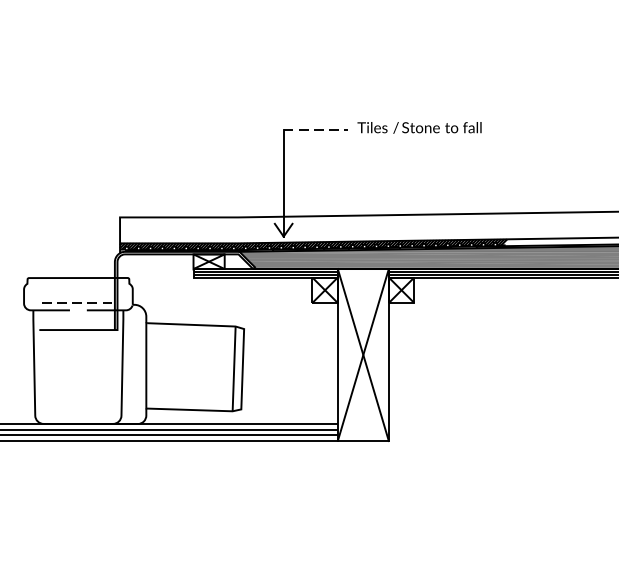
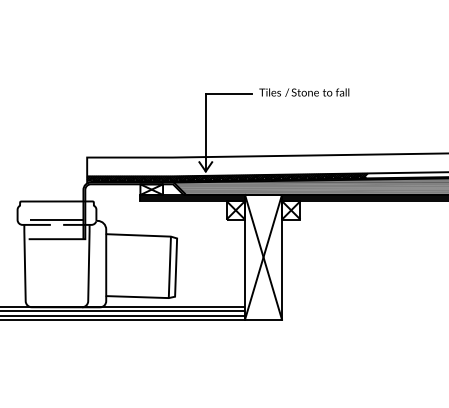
line: (316, 129) -> (229, 93), dashed -> solid
line: (79, 302) -> (57, 219), dashed -> solid

